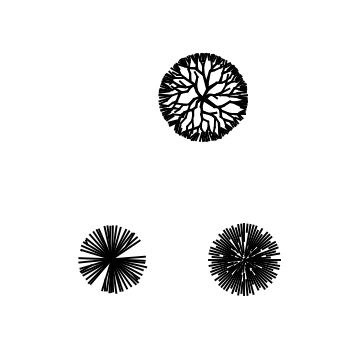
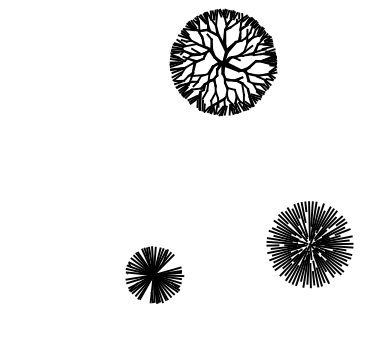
part: (112, 259) -> (154, 275), size x0.7

